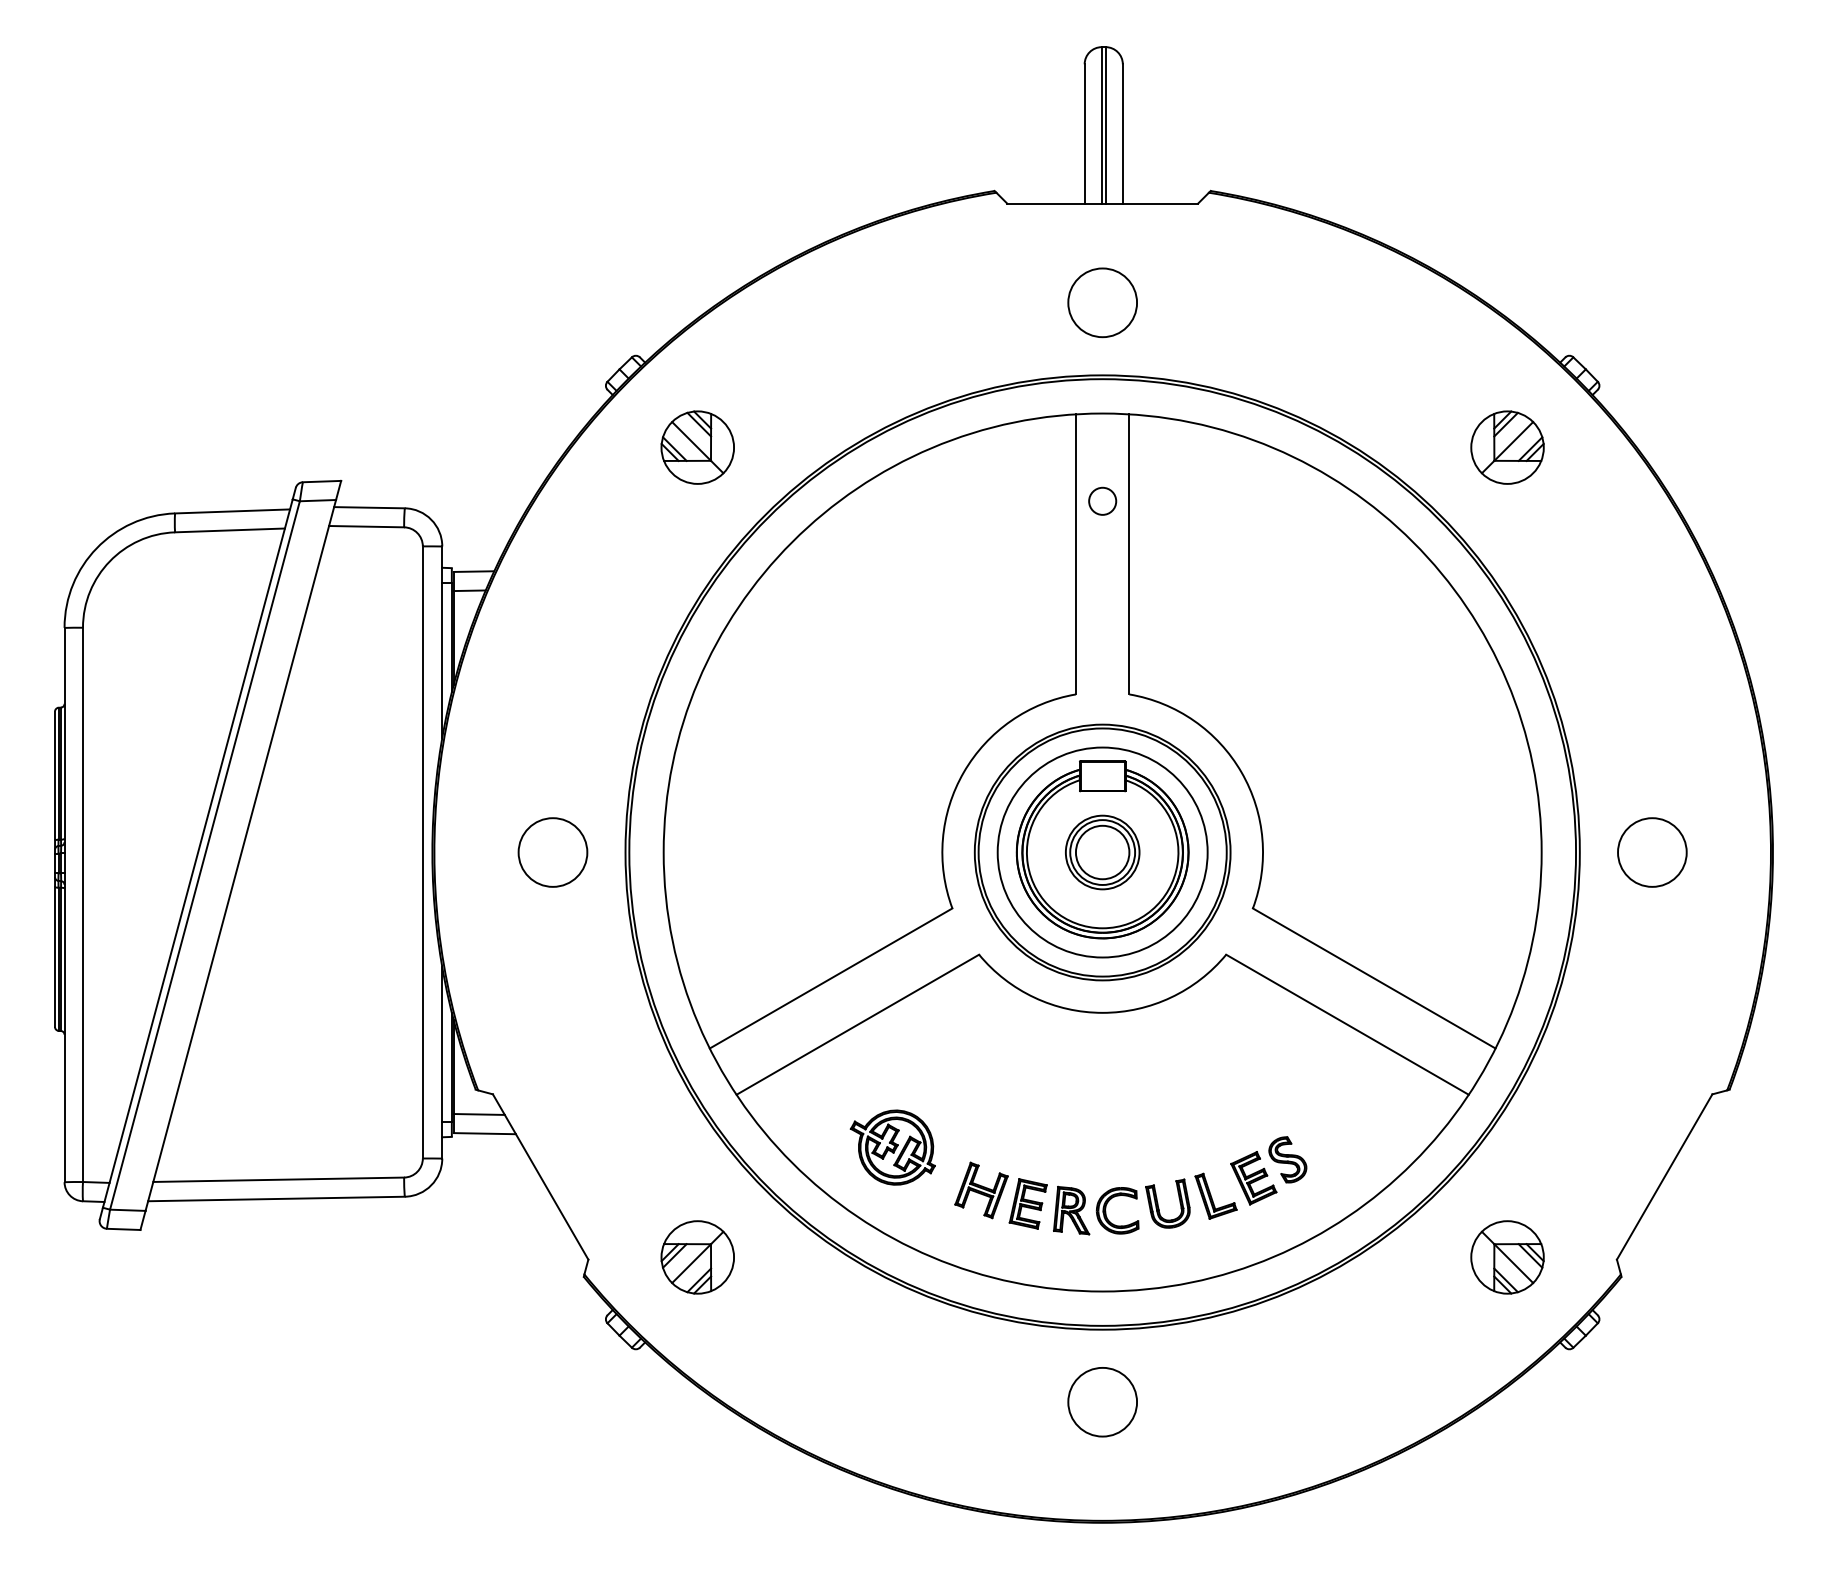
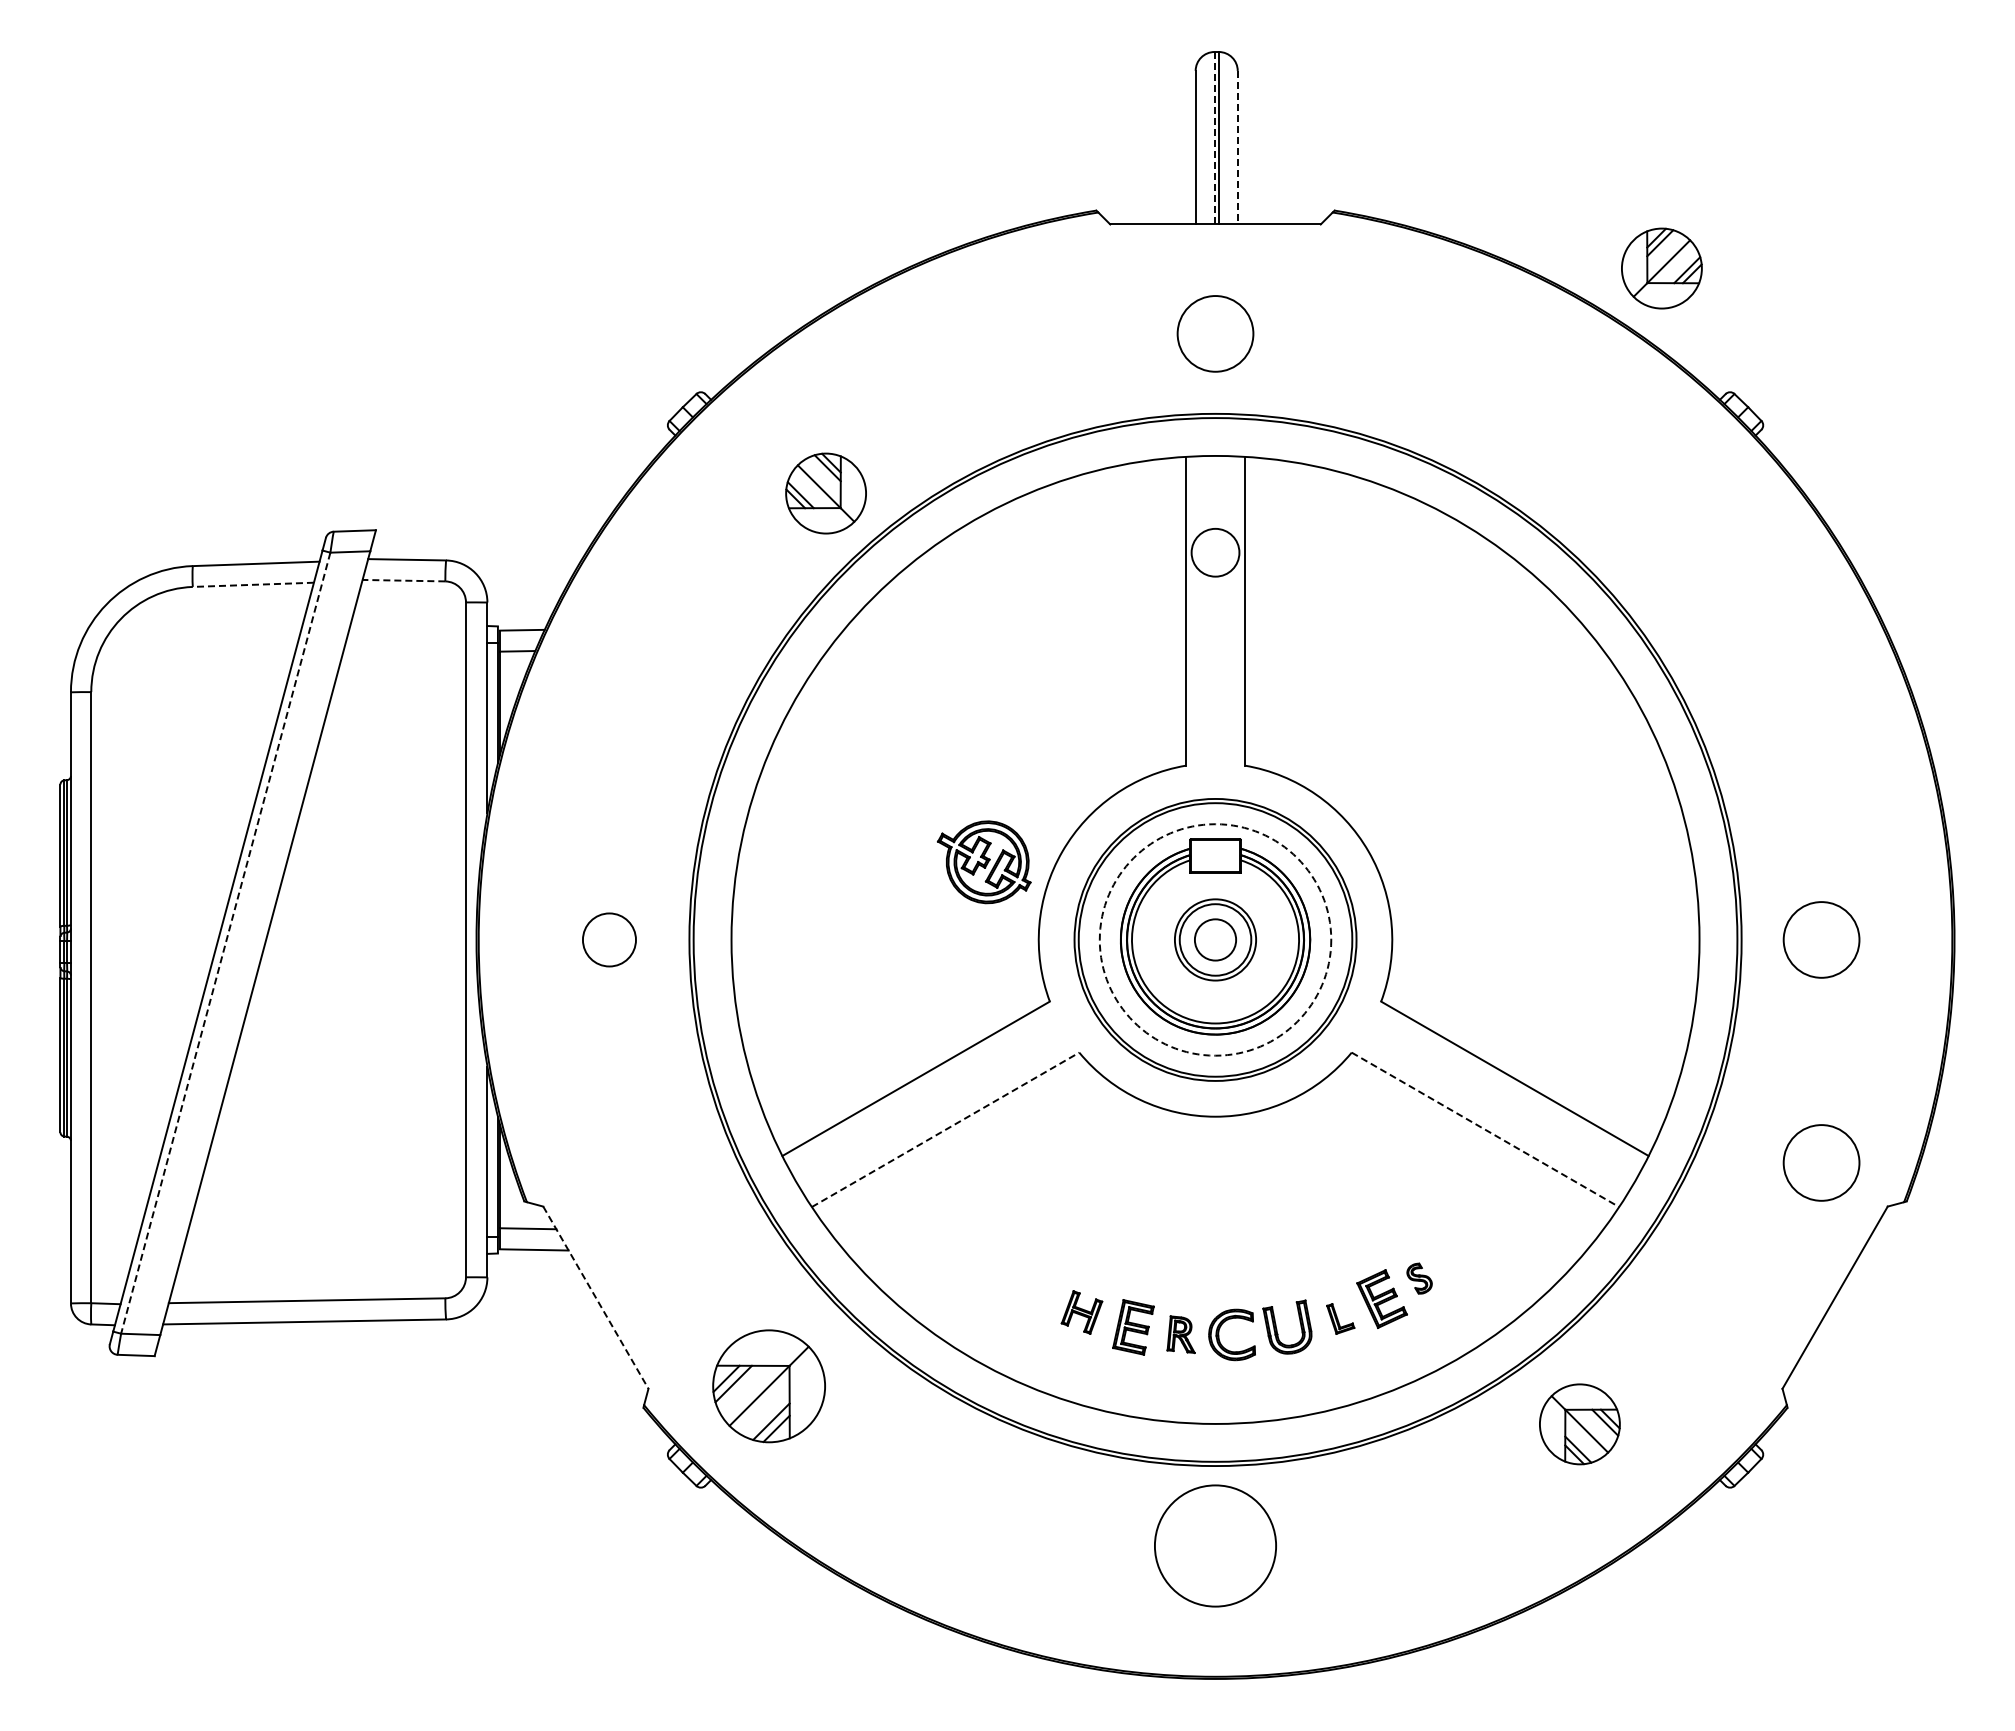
line: (1101, 125) -> (1214, 138), solid -> dashed
line: (1122, 133) -> (1237, 147), solid -> dashed
part: (697, 447) -> (825, 493), moved
part: (1507, 447) -> (1661, 268), moved
circle: (1102, 501) -> (1215, 552), size x1.6
line: (366, 526) -> (403, 580), solid -> dashed
line: (230, 530) -> (253, 584), solid -> dashed
circle: (553, 852) -> (609, 939), size x0.7
circle: (1102, 852) -> (1215, 939), size x0.7
circle: (1102, 852) -> (1215, 939), solid -> dashed
line: (204, 855) -> (225, 943), solid -> dashed
line: (858, 1024) -> (946, 1129), solid -> dashed
line: (1347, 1025) -> (1485, 1130), solid -> dashed
circle: (1652, 1054) -> (1821, 1162), added
part: (892, 1147) -> (983, 862), moved
part: (1287, 1159) -> (1419, 1278), size x0.6
line: (541, 1177) -> (596, 1298), solid -> dashed
part: (981, 1190) -> (1081, 1312), size x0.7
part: (1216, 1195) -> (1340, 1318), size x0.6
part: (1070, 1210) -> (1180, 1334), size x0.7
part: (697, 1257) -> (768, 1386), size x1.4
part: (1507, 1257) -> (1579, 1424), moved
circle: (1102, 1401) -> (1215, 1545), size x1.6

